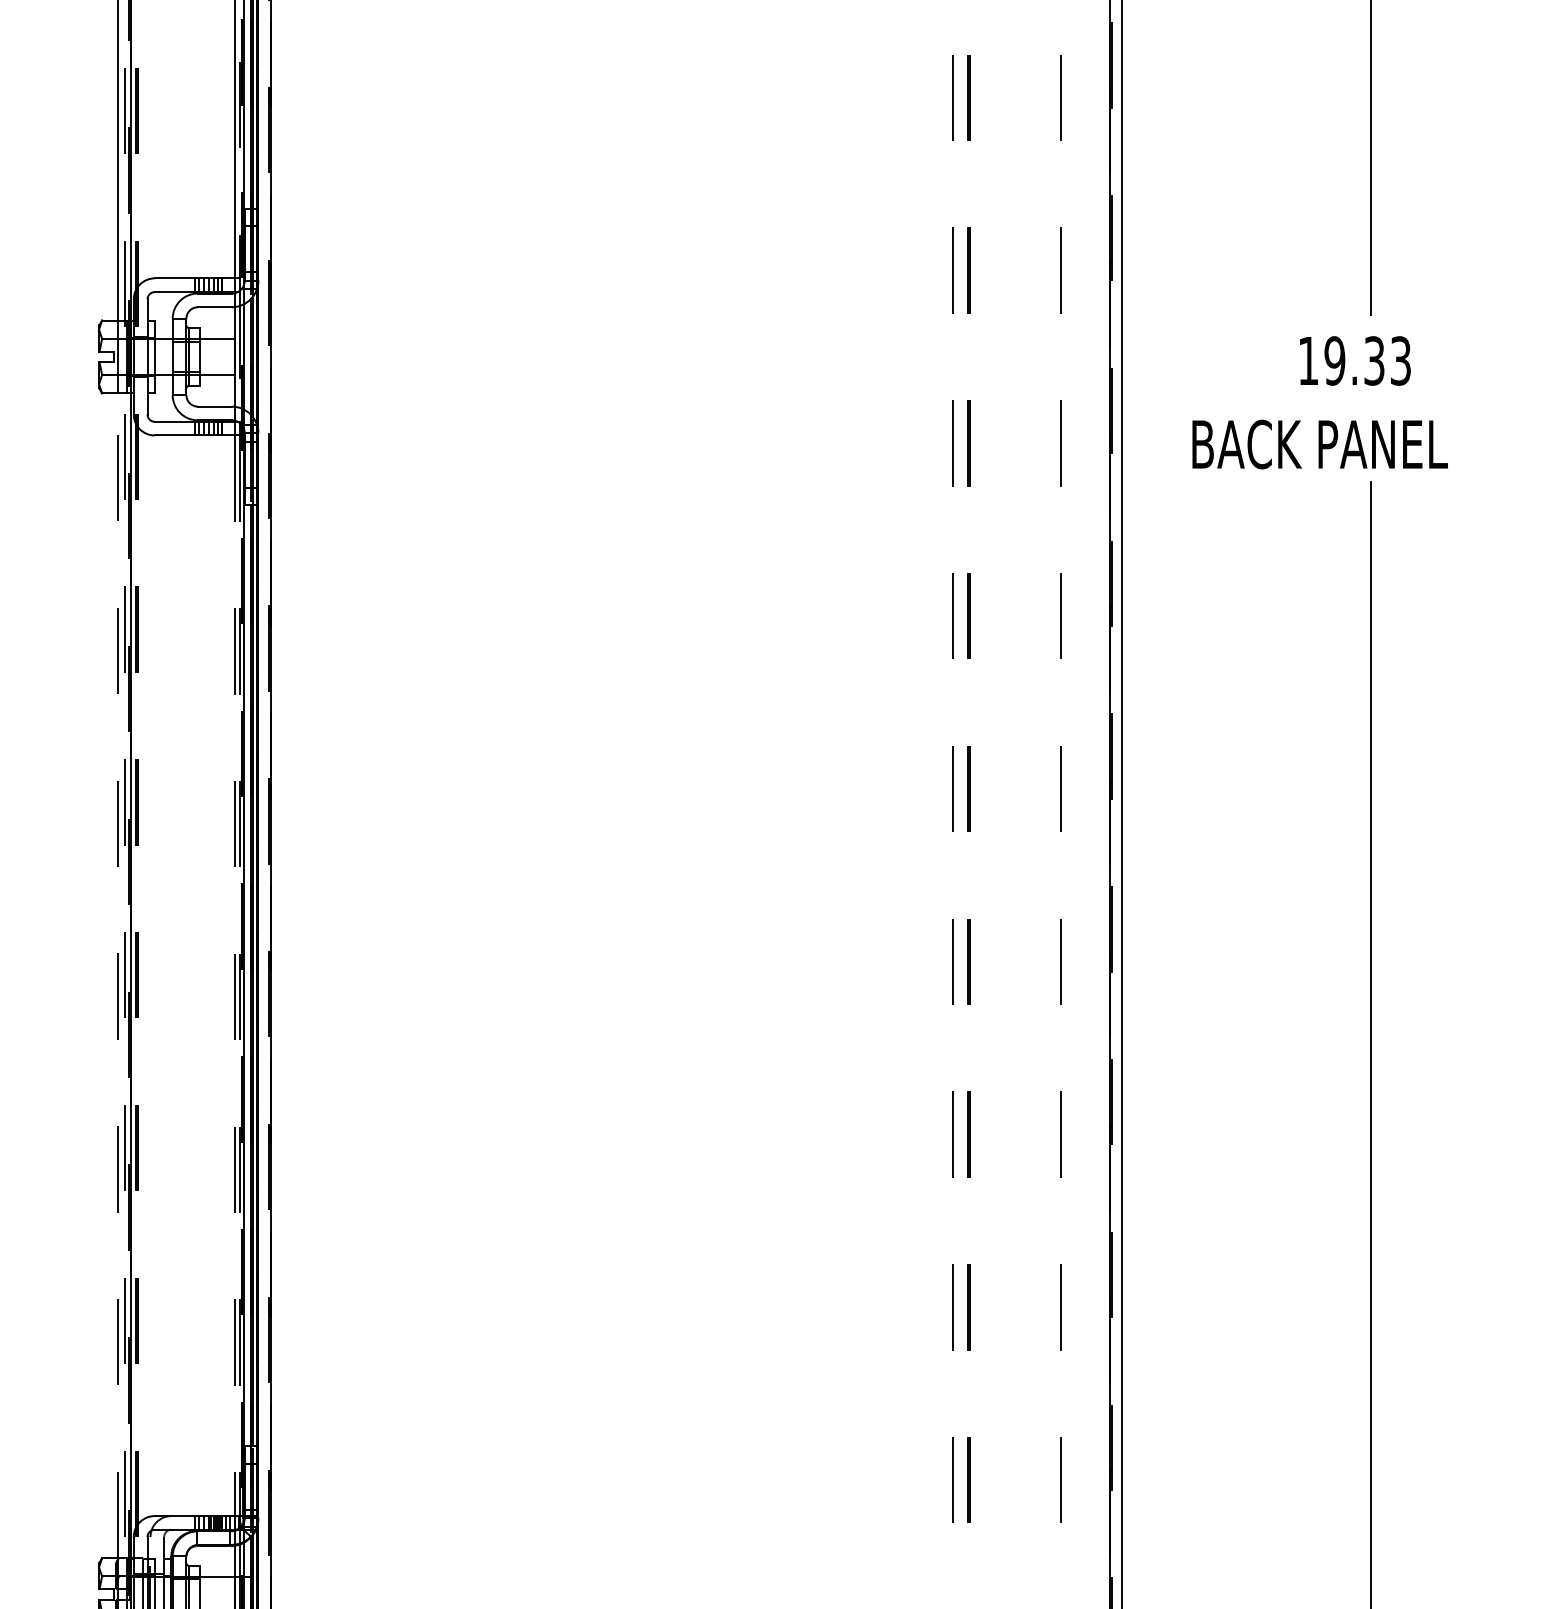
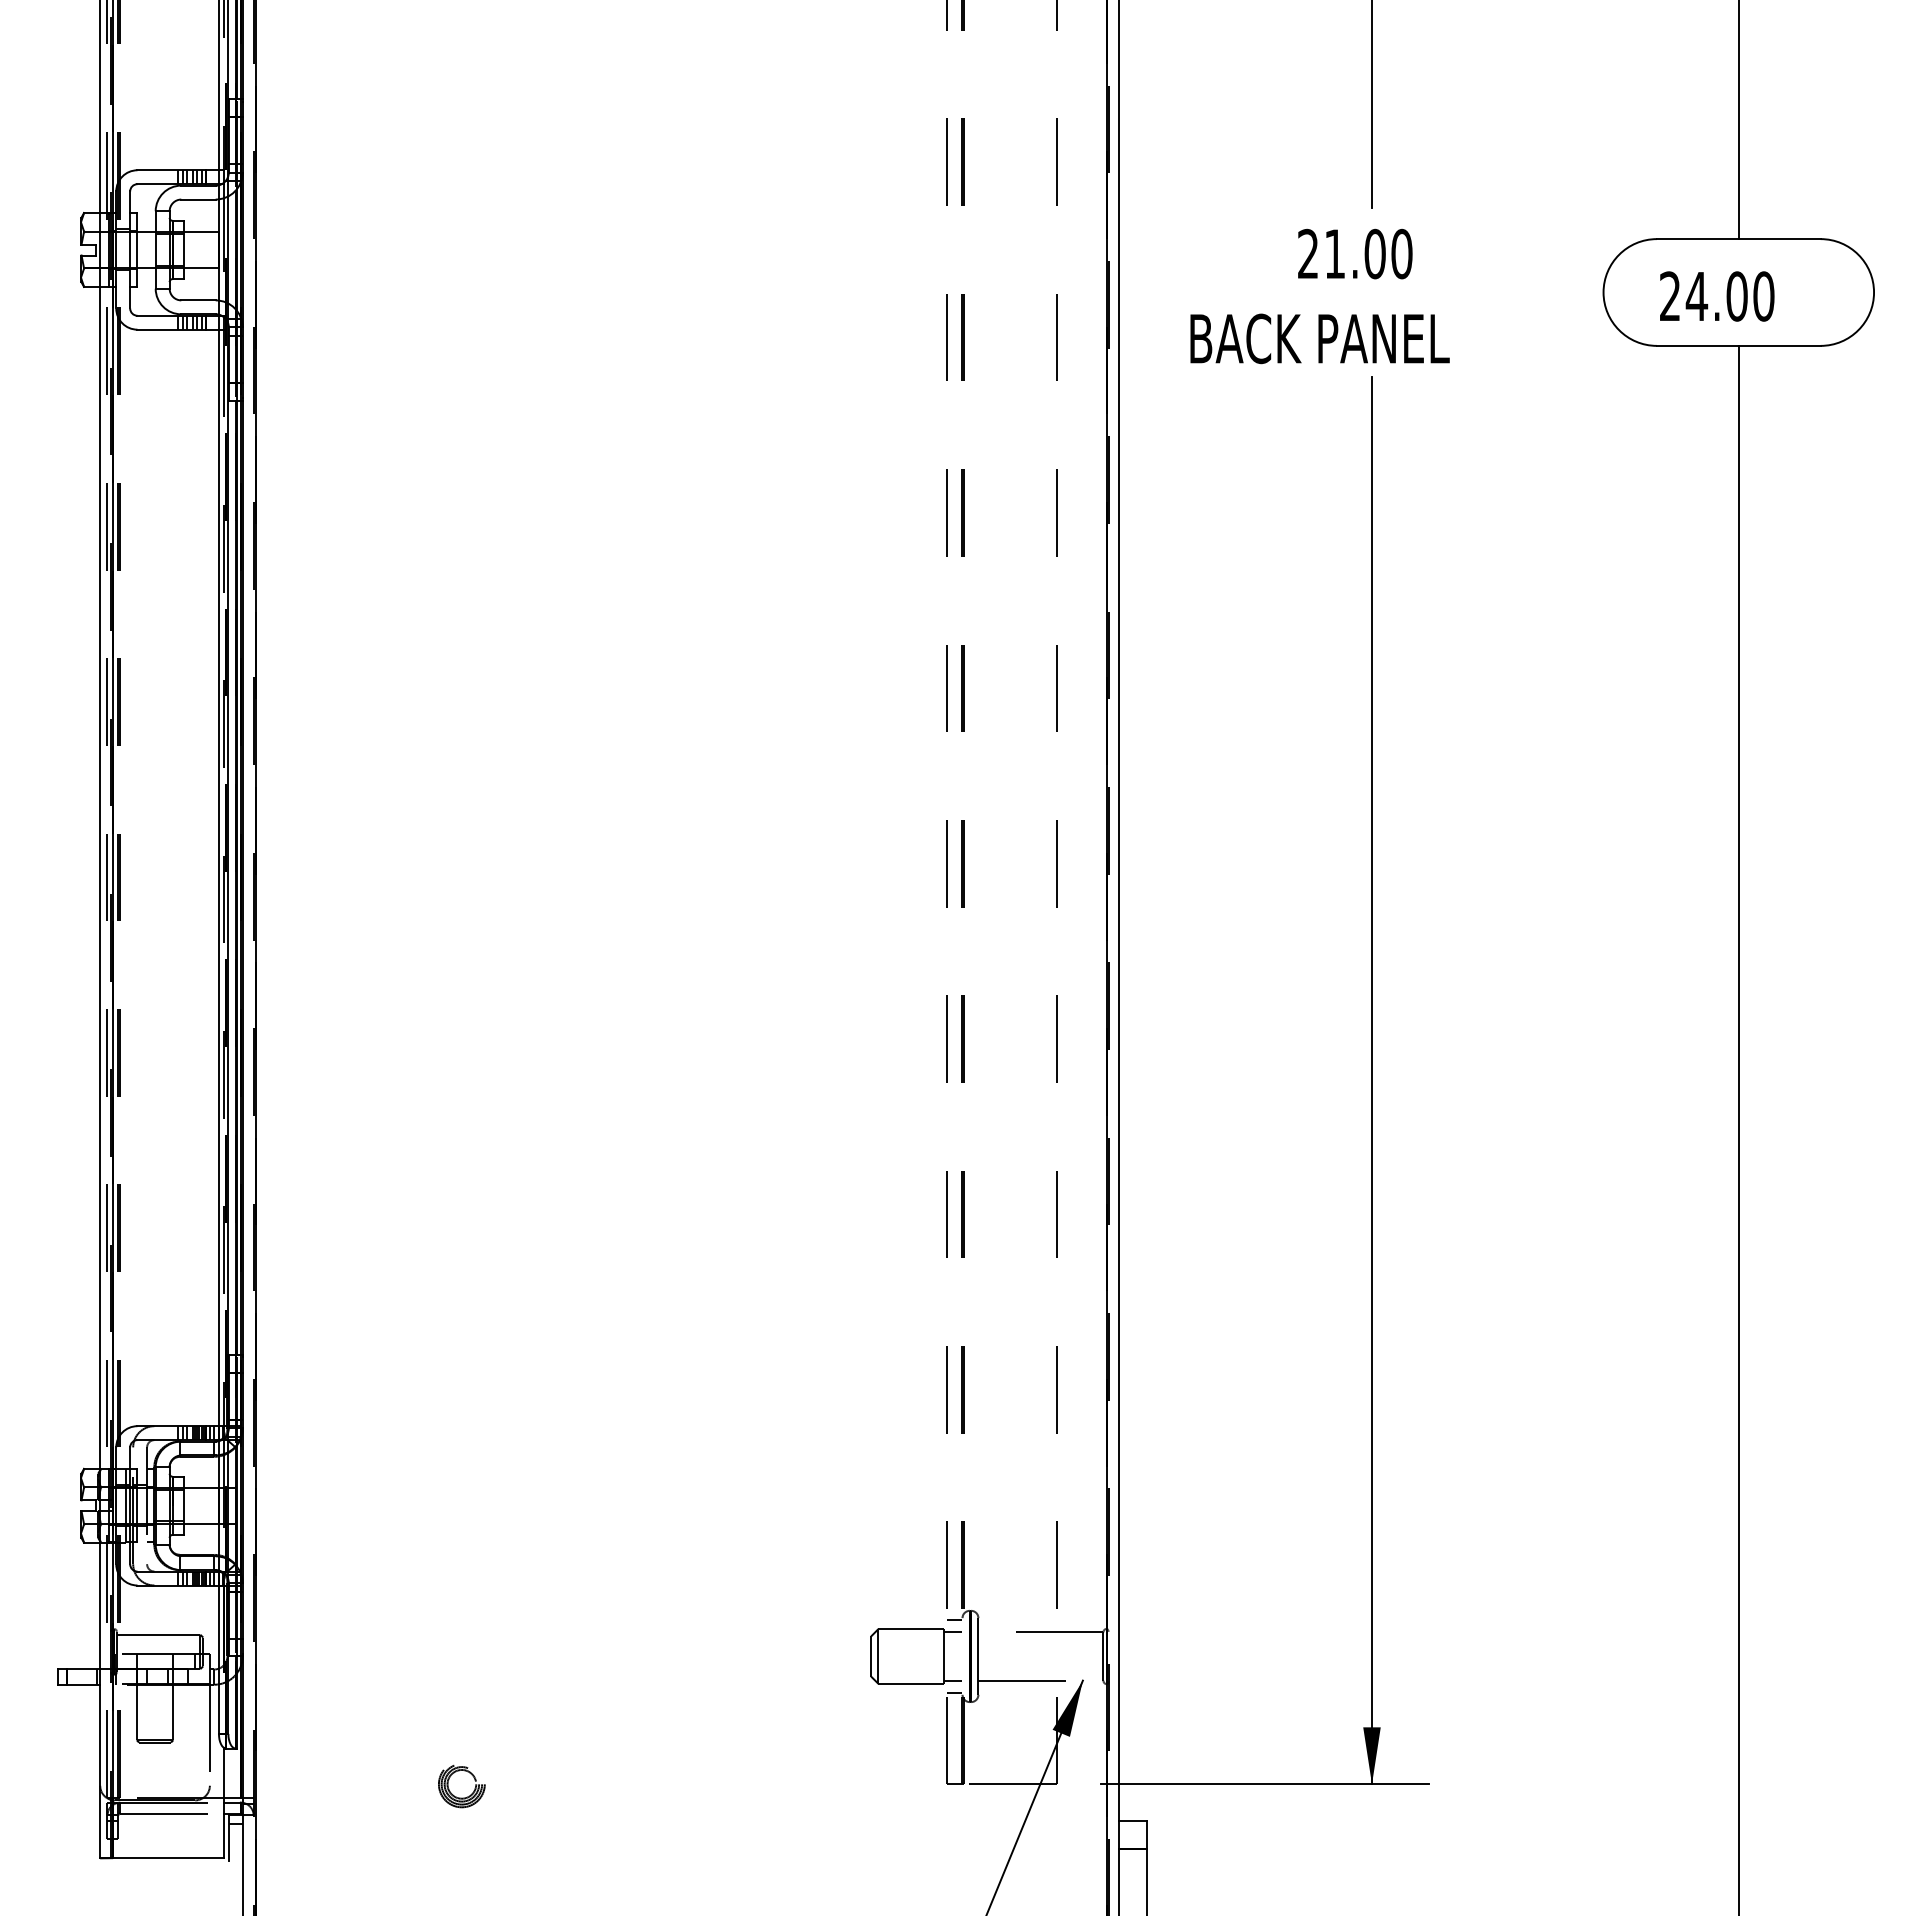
text: (1355, 360) -> (1355, 253), 19.33 -> 21.00
line: (118, 975) -> (100, 877), dashed -> solid
line: (234, 976) -> (218, 878), dashed -> solid

